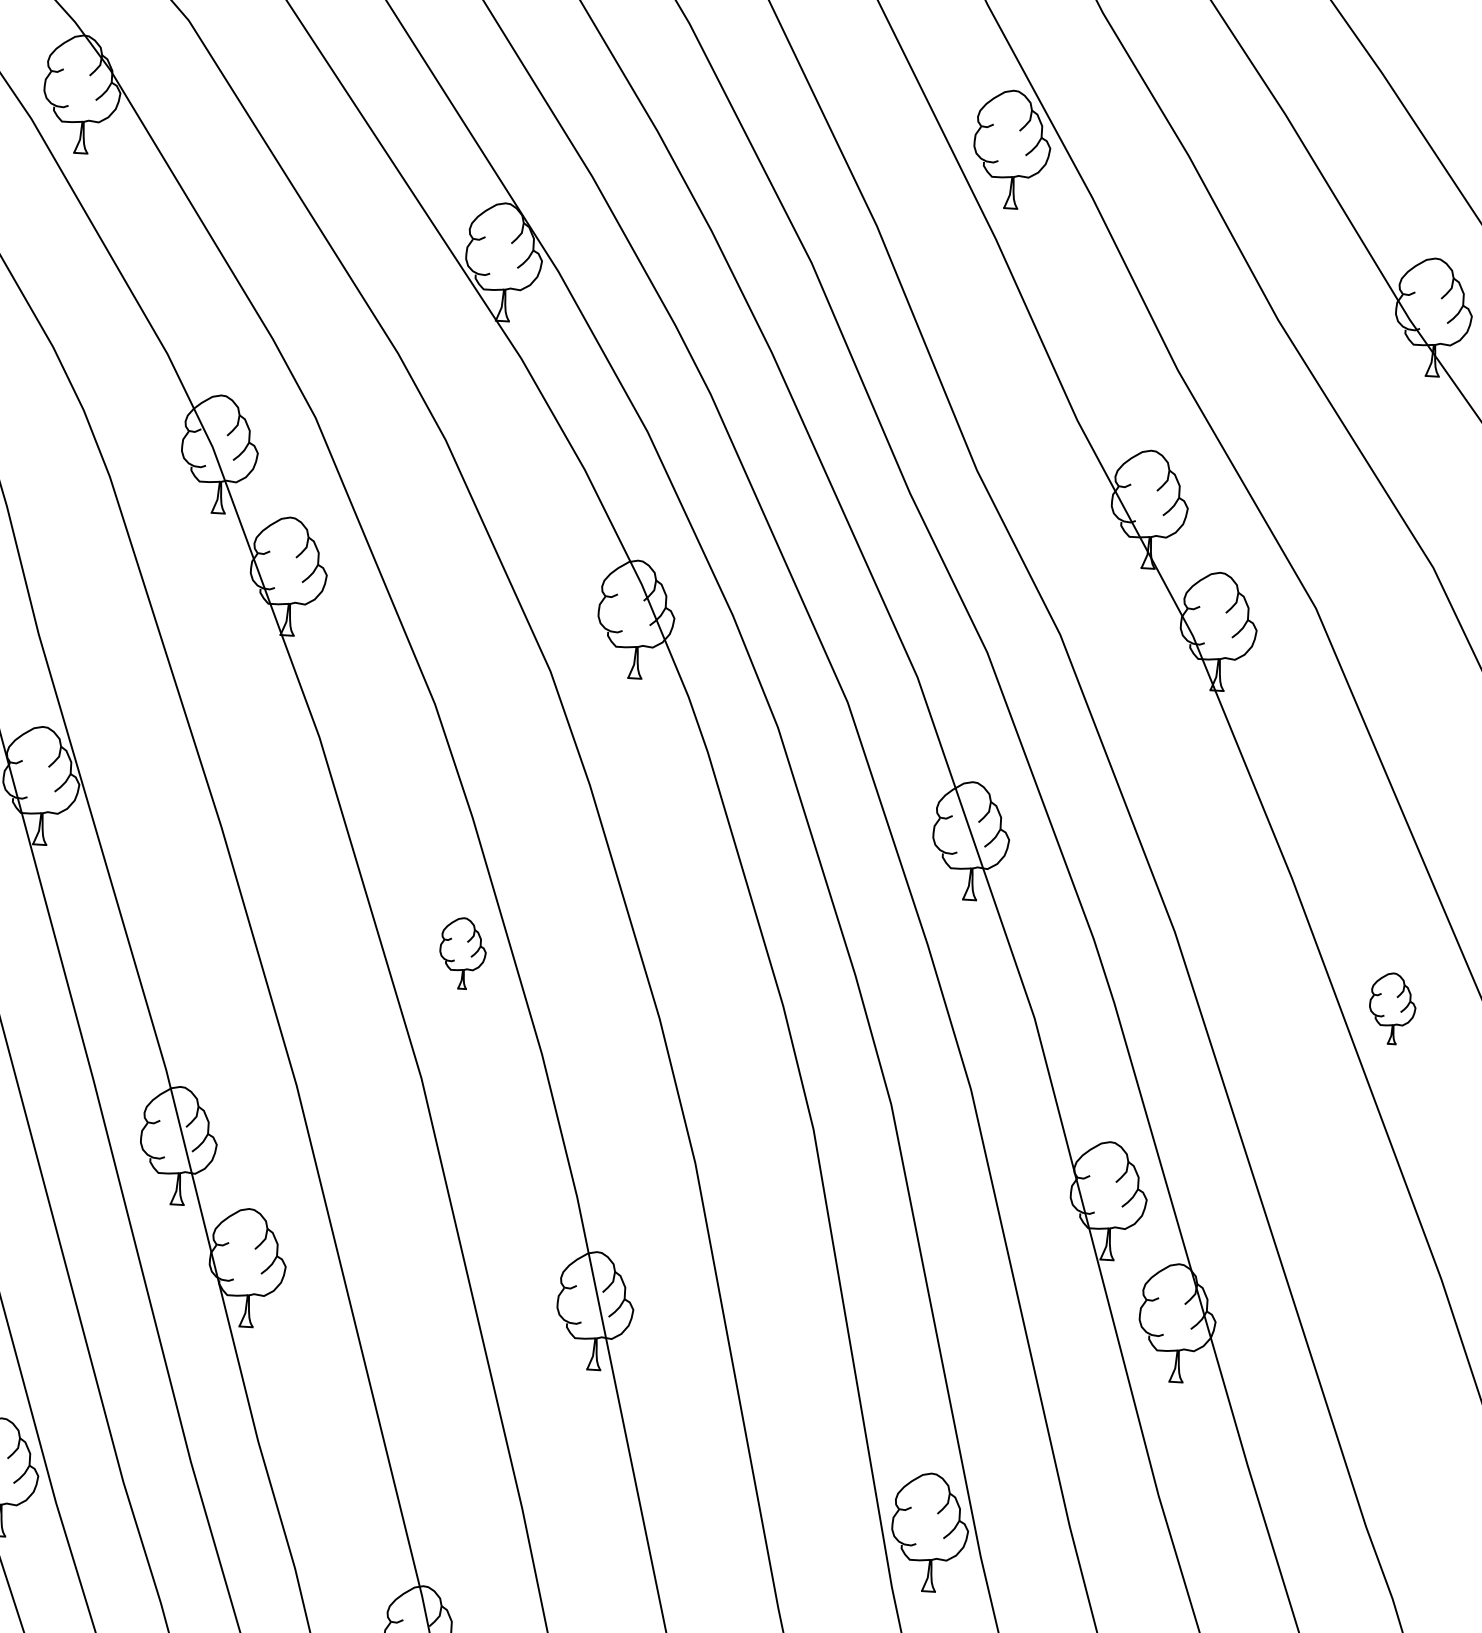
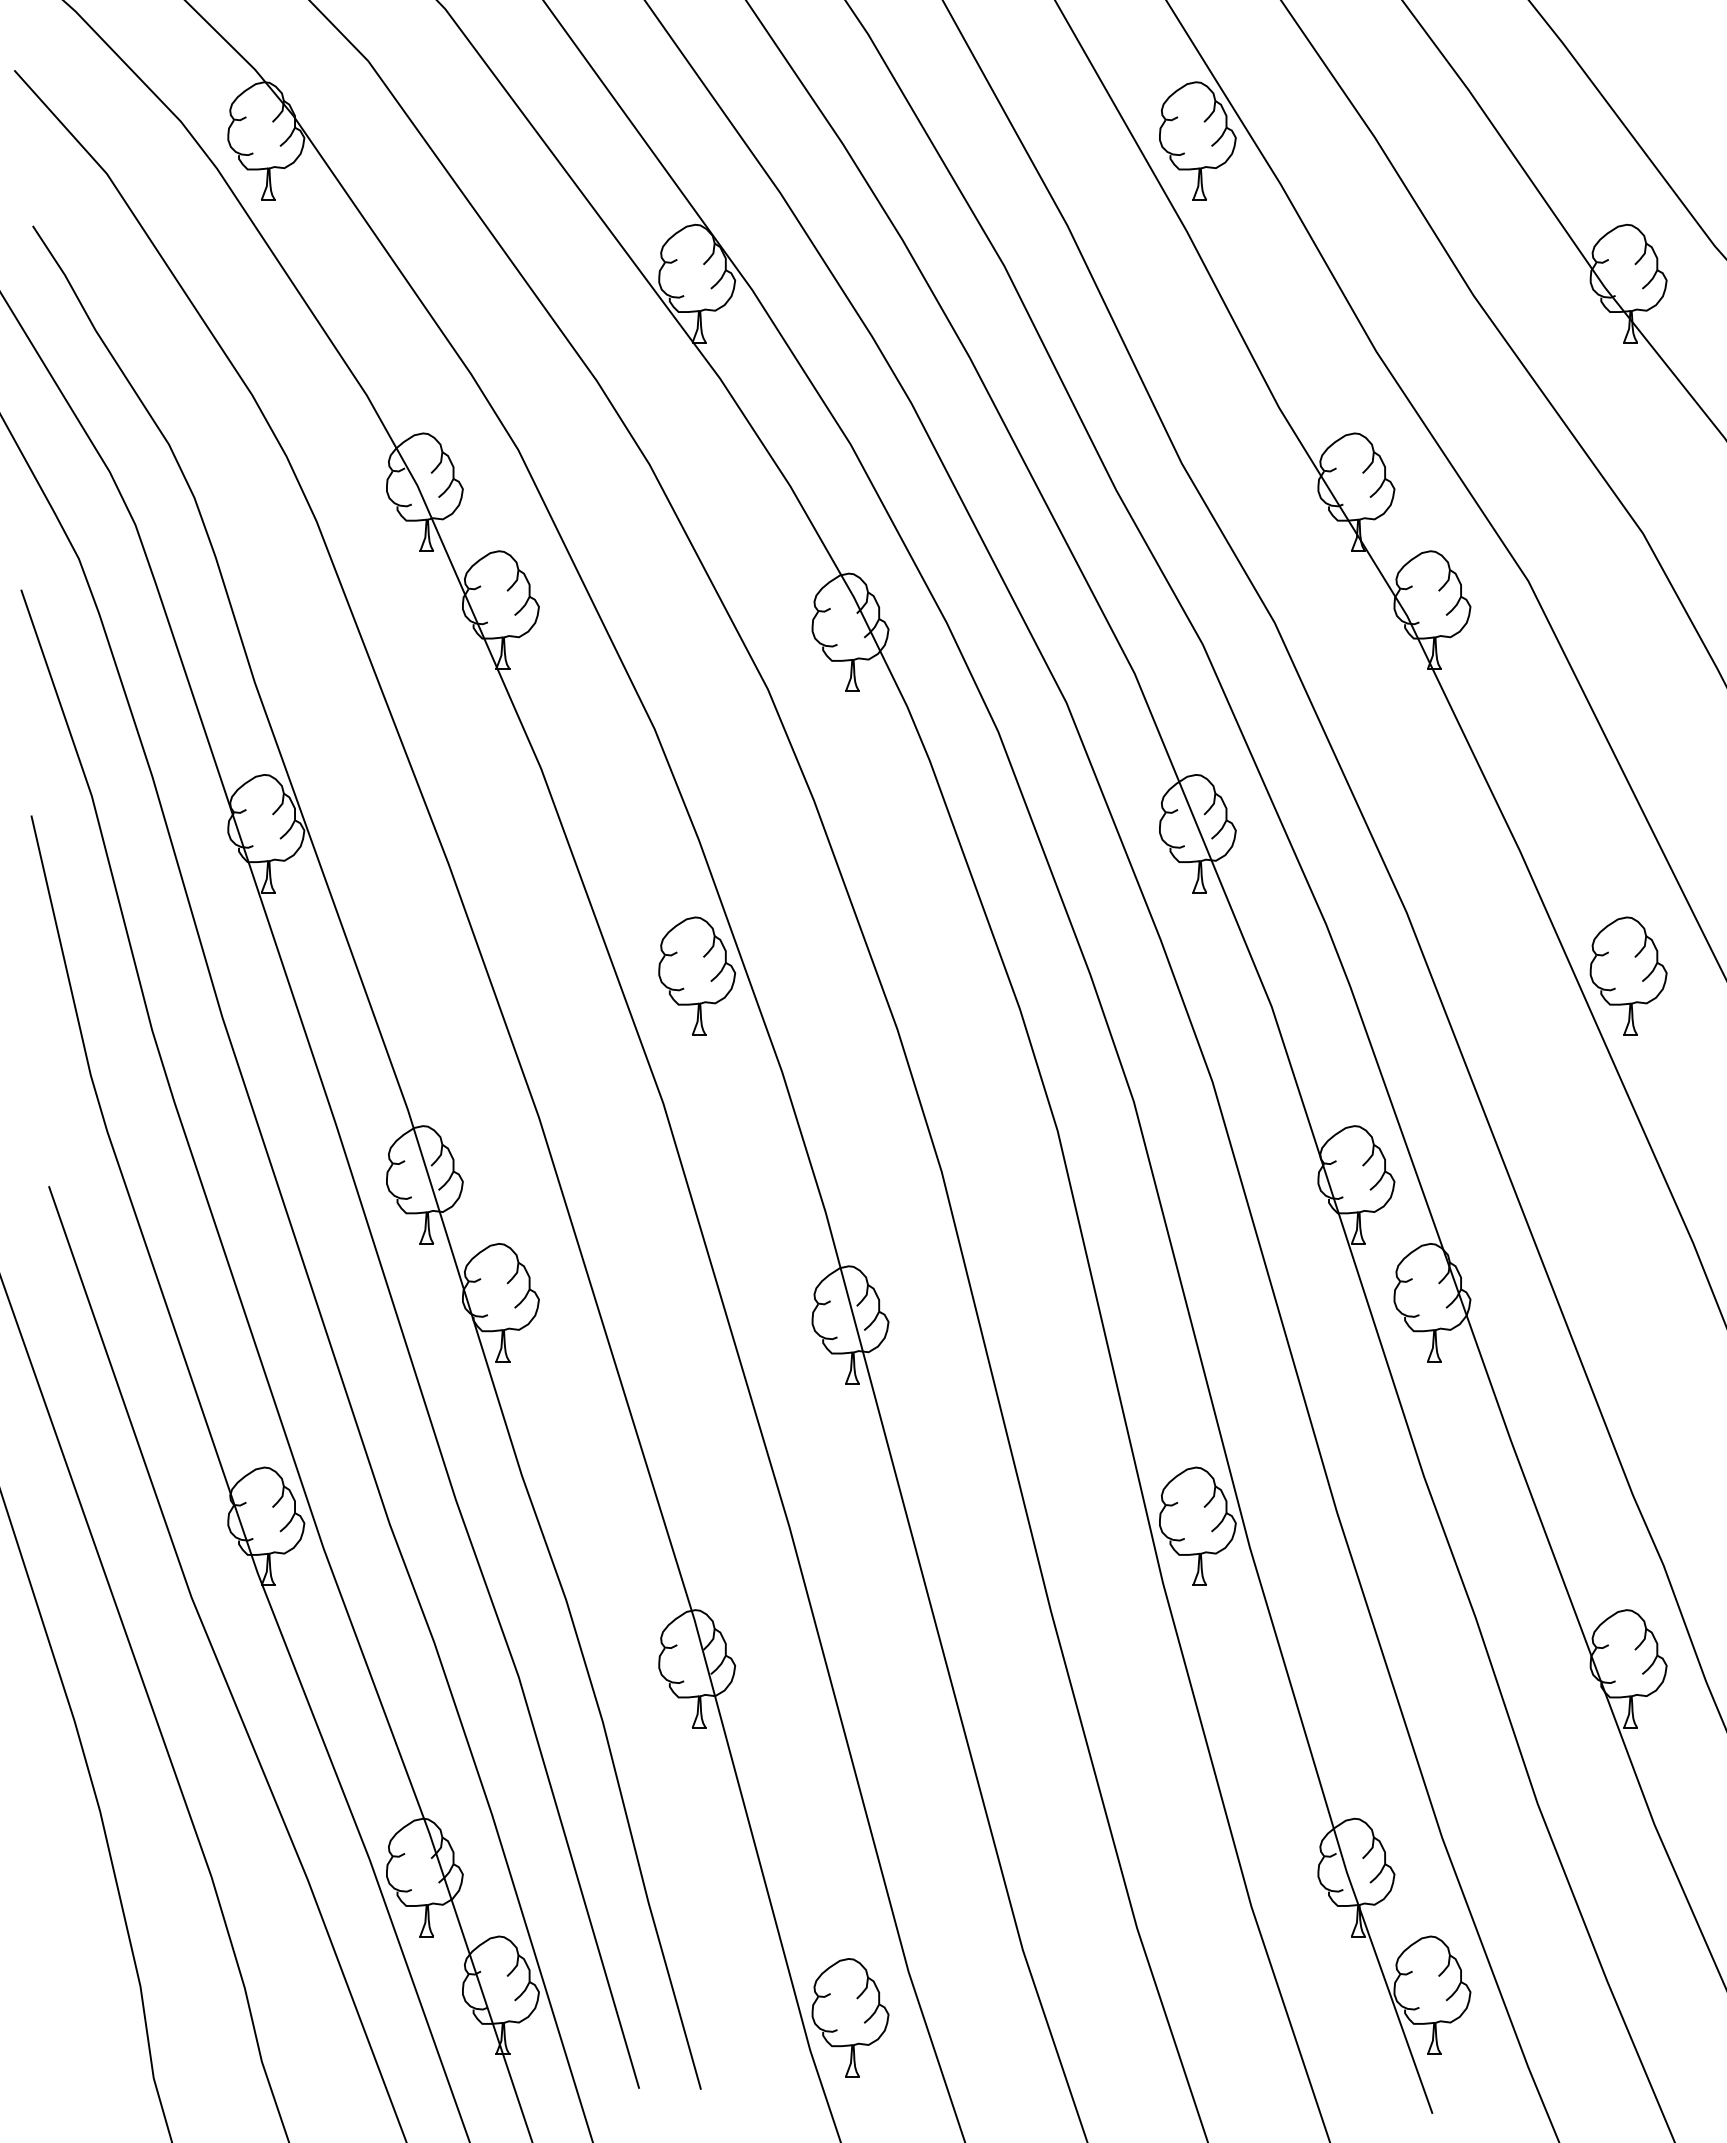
part: (463, 952) -> (697, 975), size x1.67
part: (1392, 1008) -> (1628, 975), size x1.67

